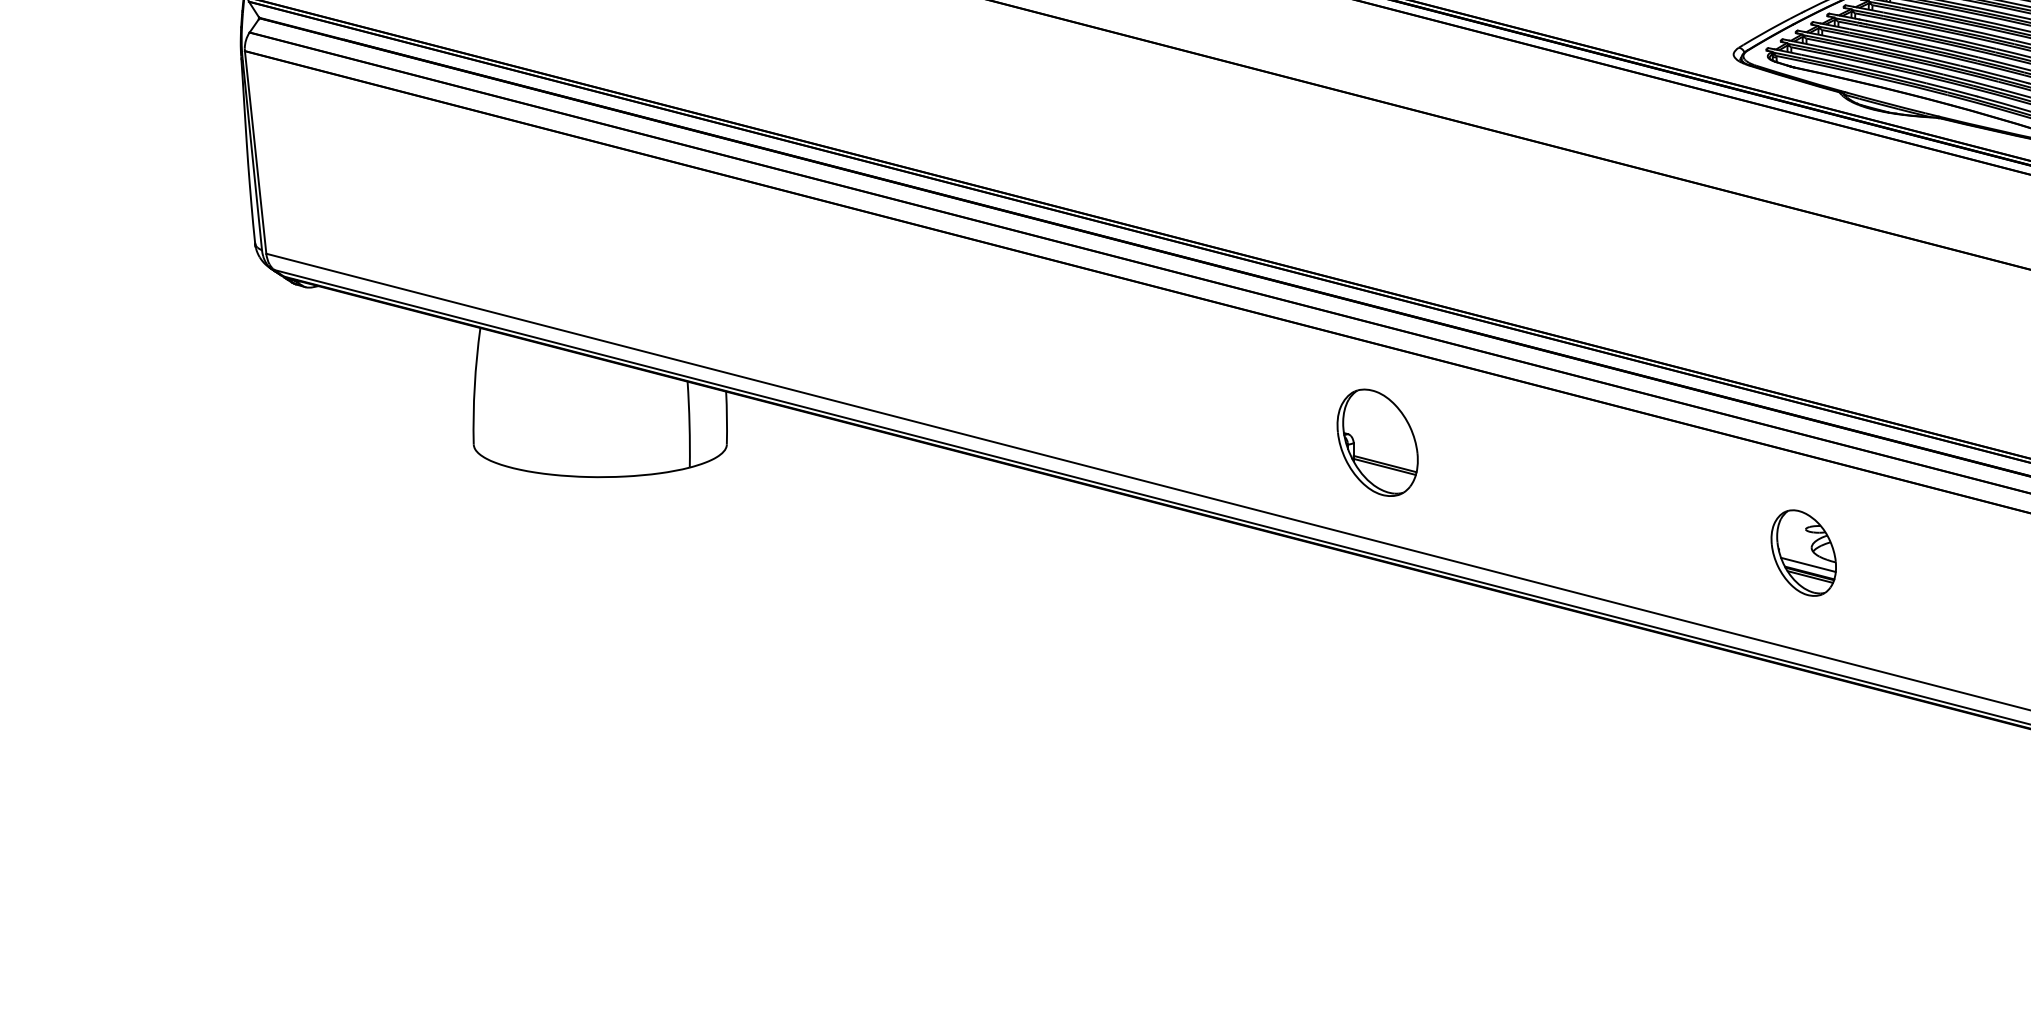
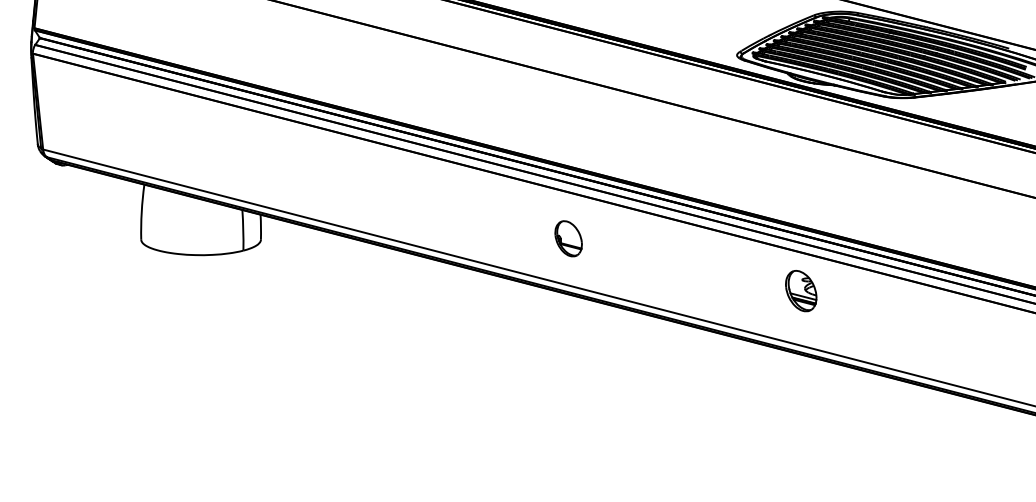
part: (1377, 441) -> (568, 238), size x0.7
part: (1804, 553) -> (801, 291), moved

